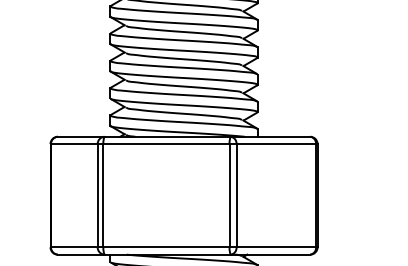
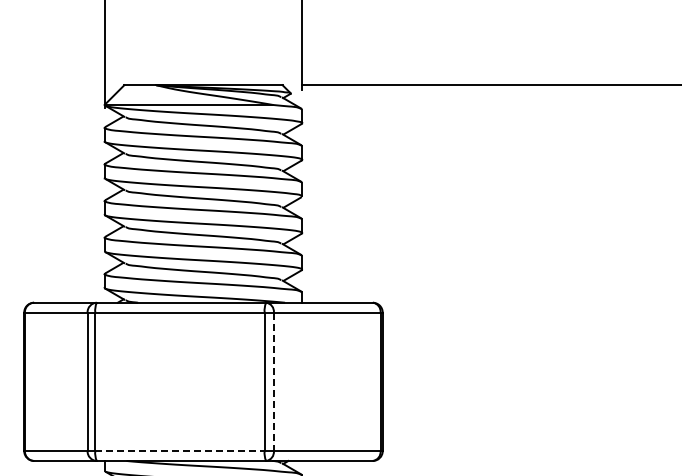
line: (236, 196) -> (273, 382), solid -> dashed
line: (166, 247) -> (180, 451), solid -> dashed

